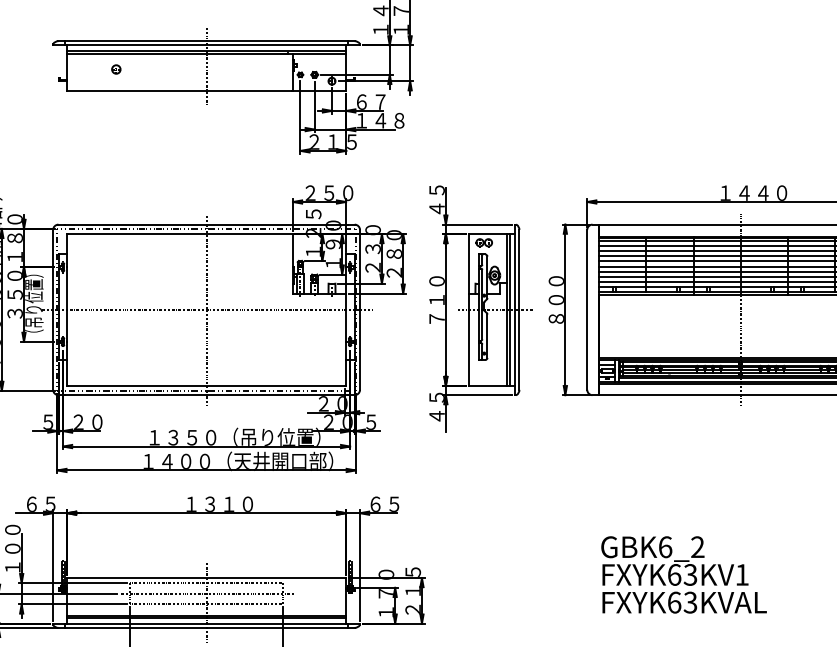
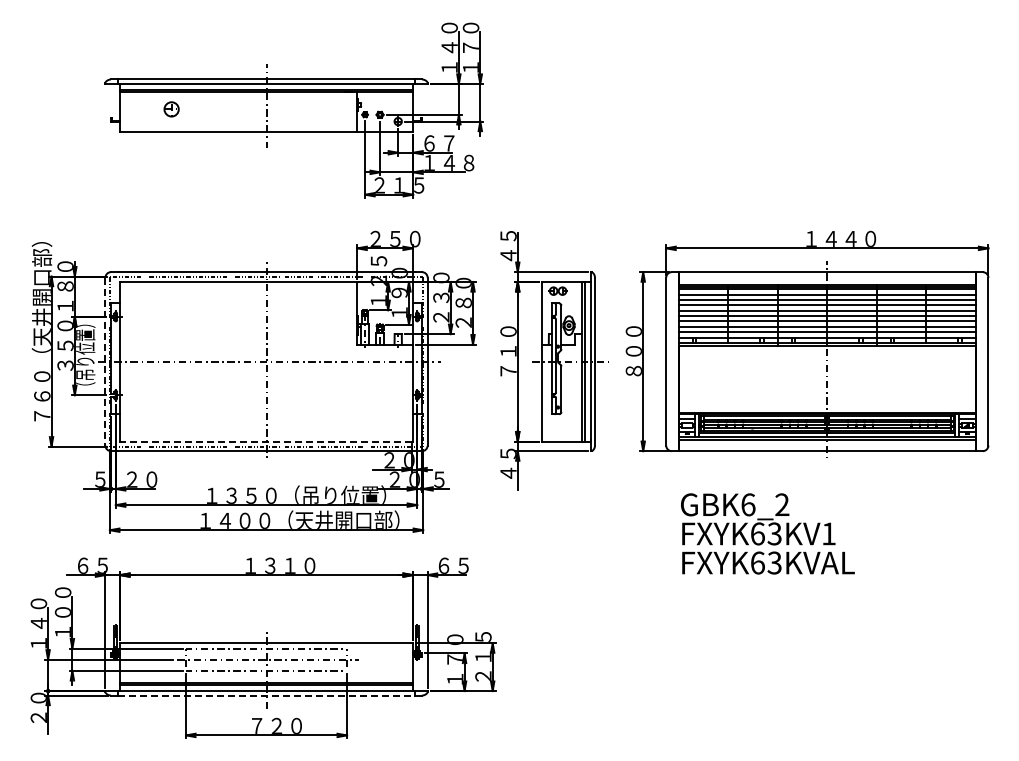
part: (116, 68) -> (171, 108), size x1.6
line: (53, 309) -> (105, 361), solid -> dashed
line: (206, 385) -> (266, 441), solid -> dashed
text: (683, 574) -> (767, 533), moved
line: (207, 627) -> (267, 695), solid -> dashed

